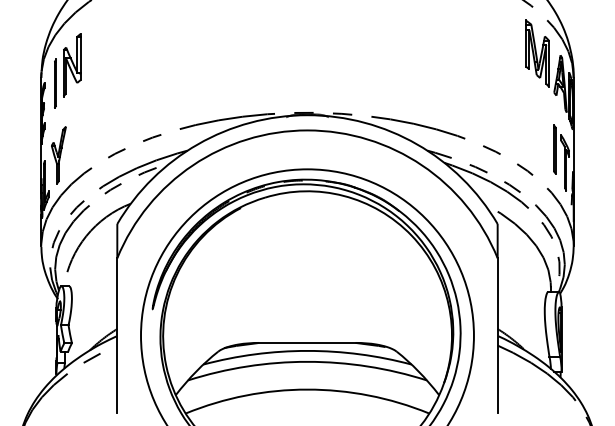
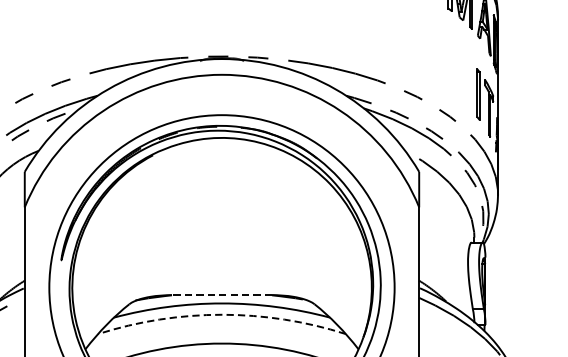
line: (306, 342) -> (220, 294), solid -> dashed
arc: (307, 361) -> (221, 314), solid -> dashed

